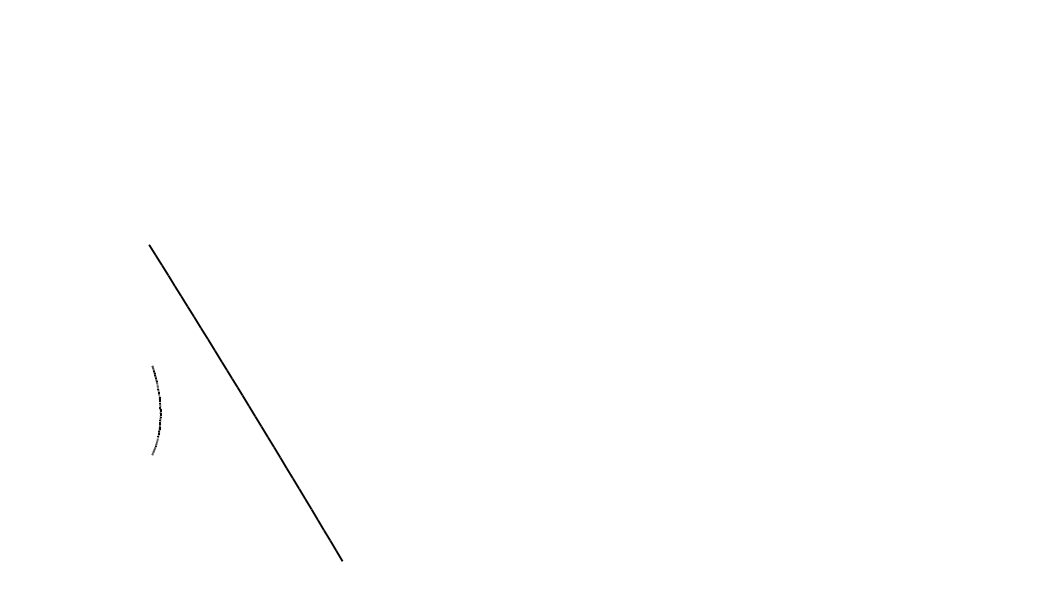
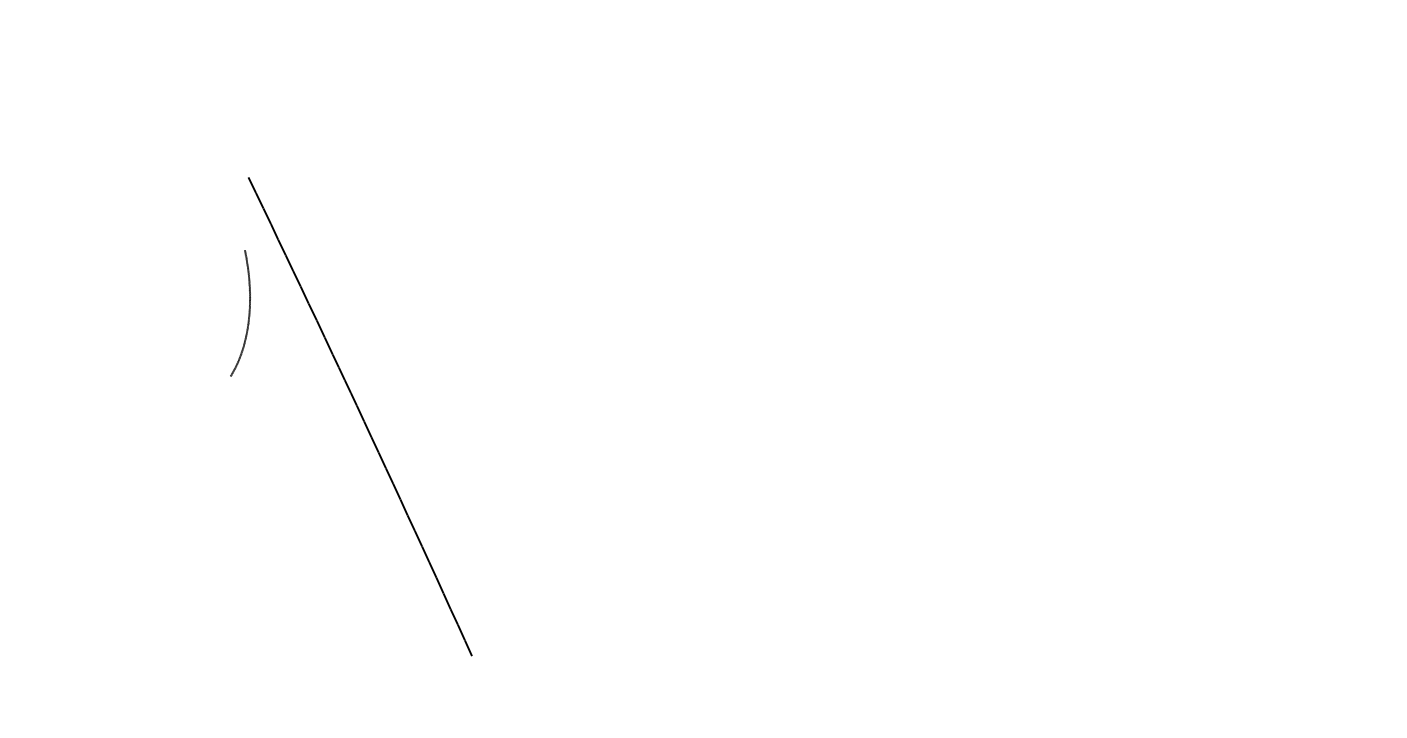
curve: (159, 410) -> (247, 314), moved

